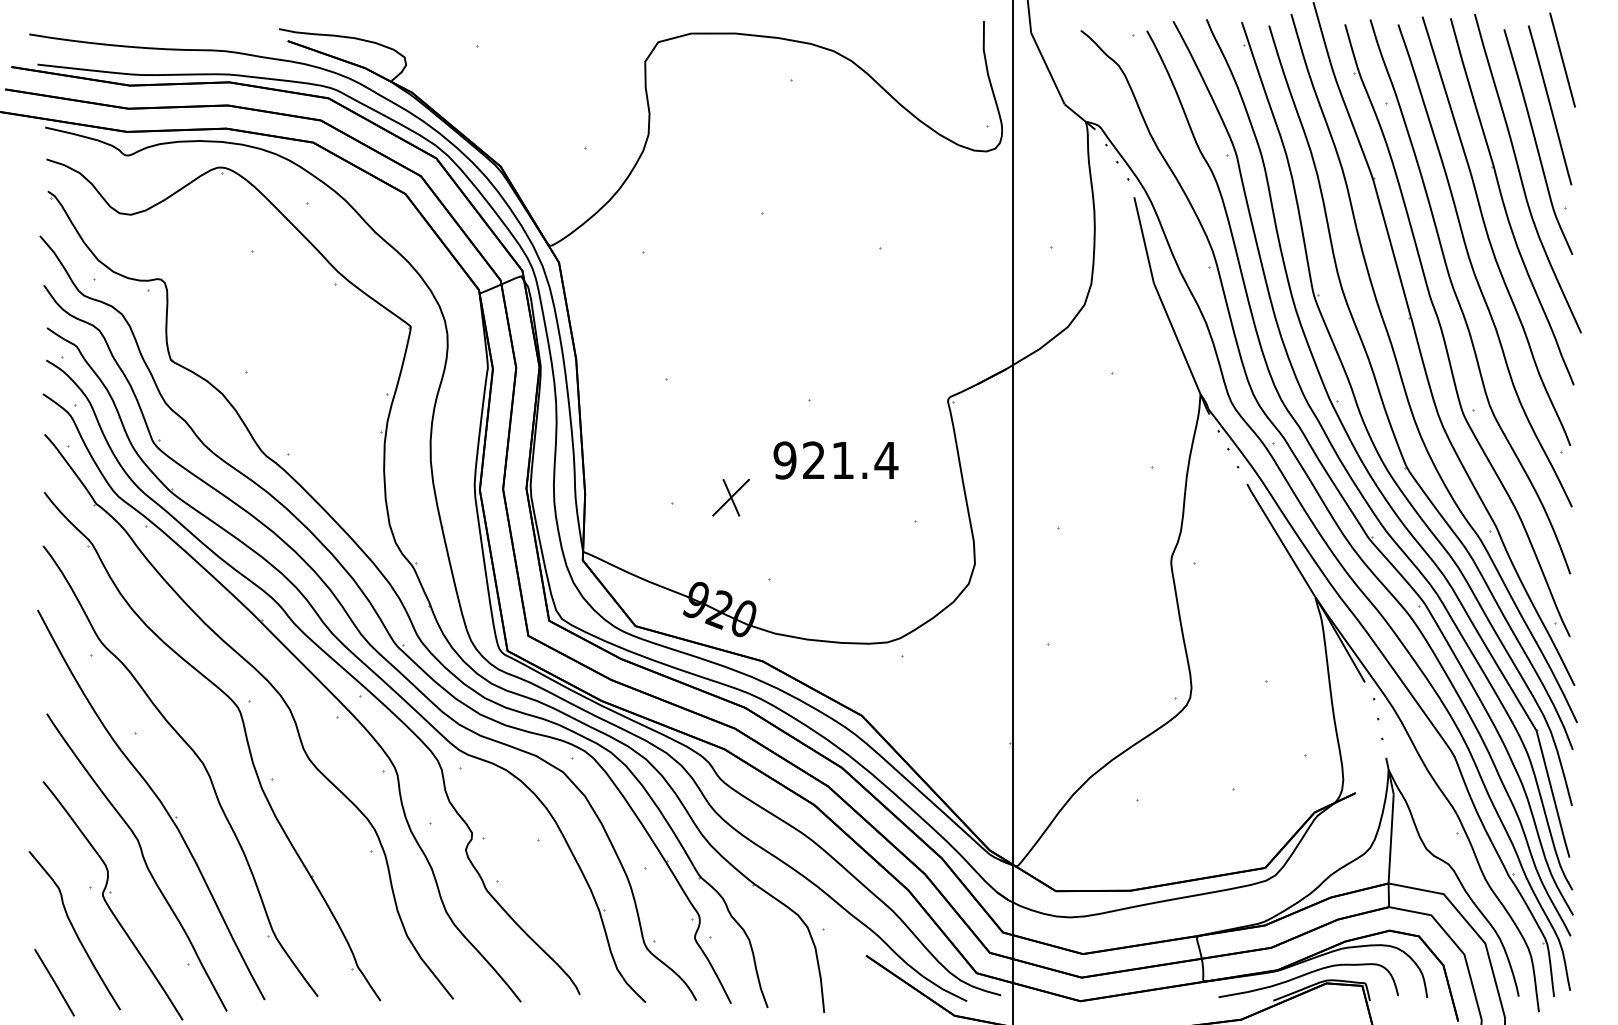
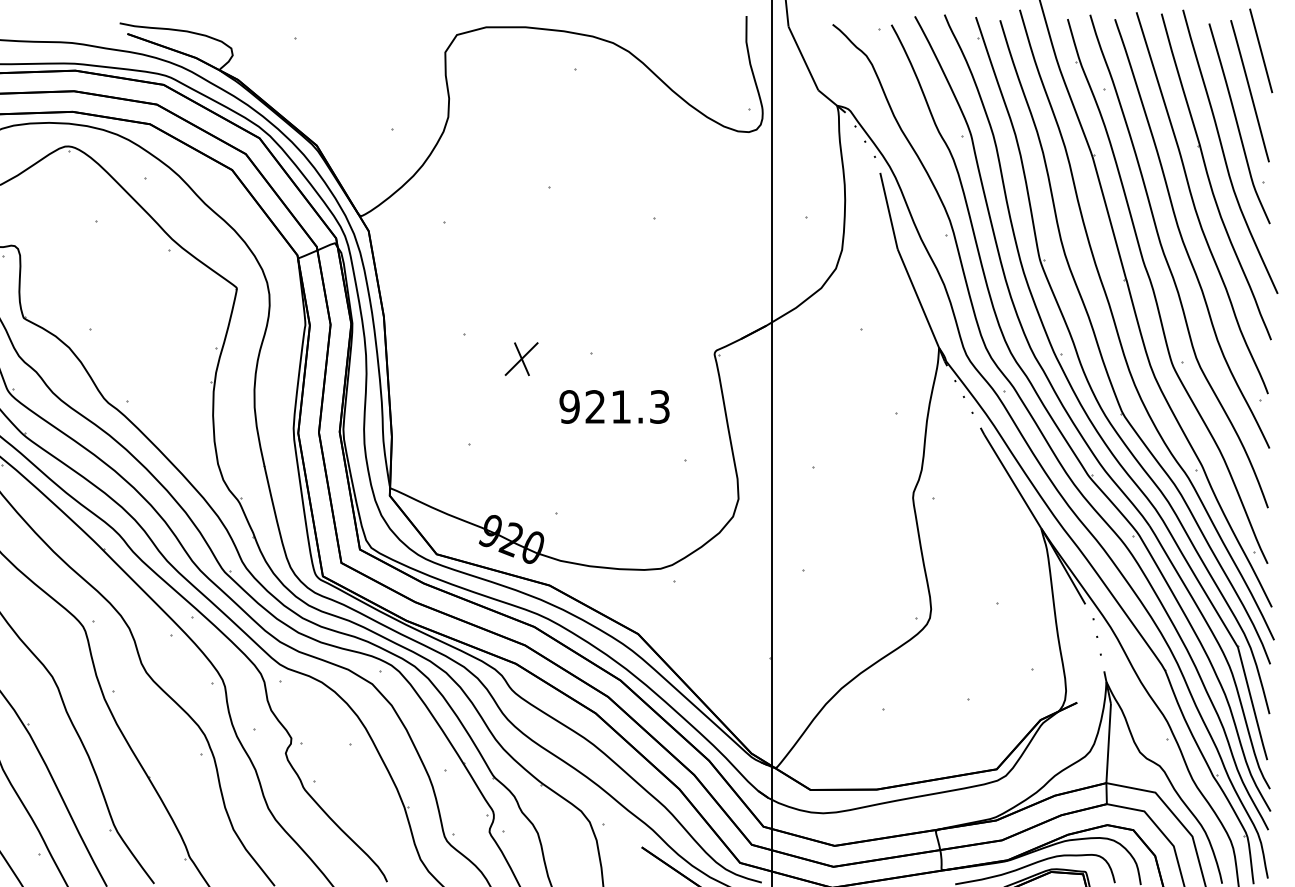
text: (886, 460) -> (659, 406), 921.4 -> 921.3
part: (730, 497) -> (521, 358), moved

